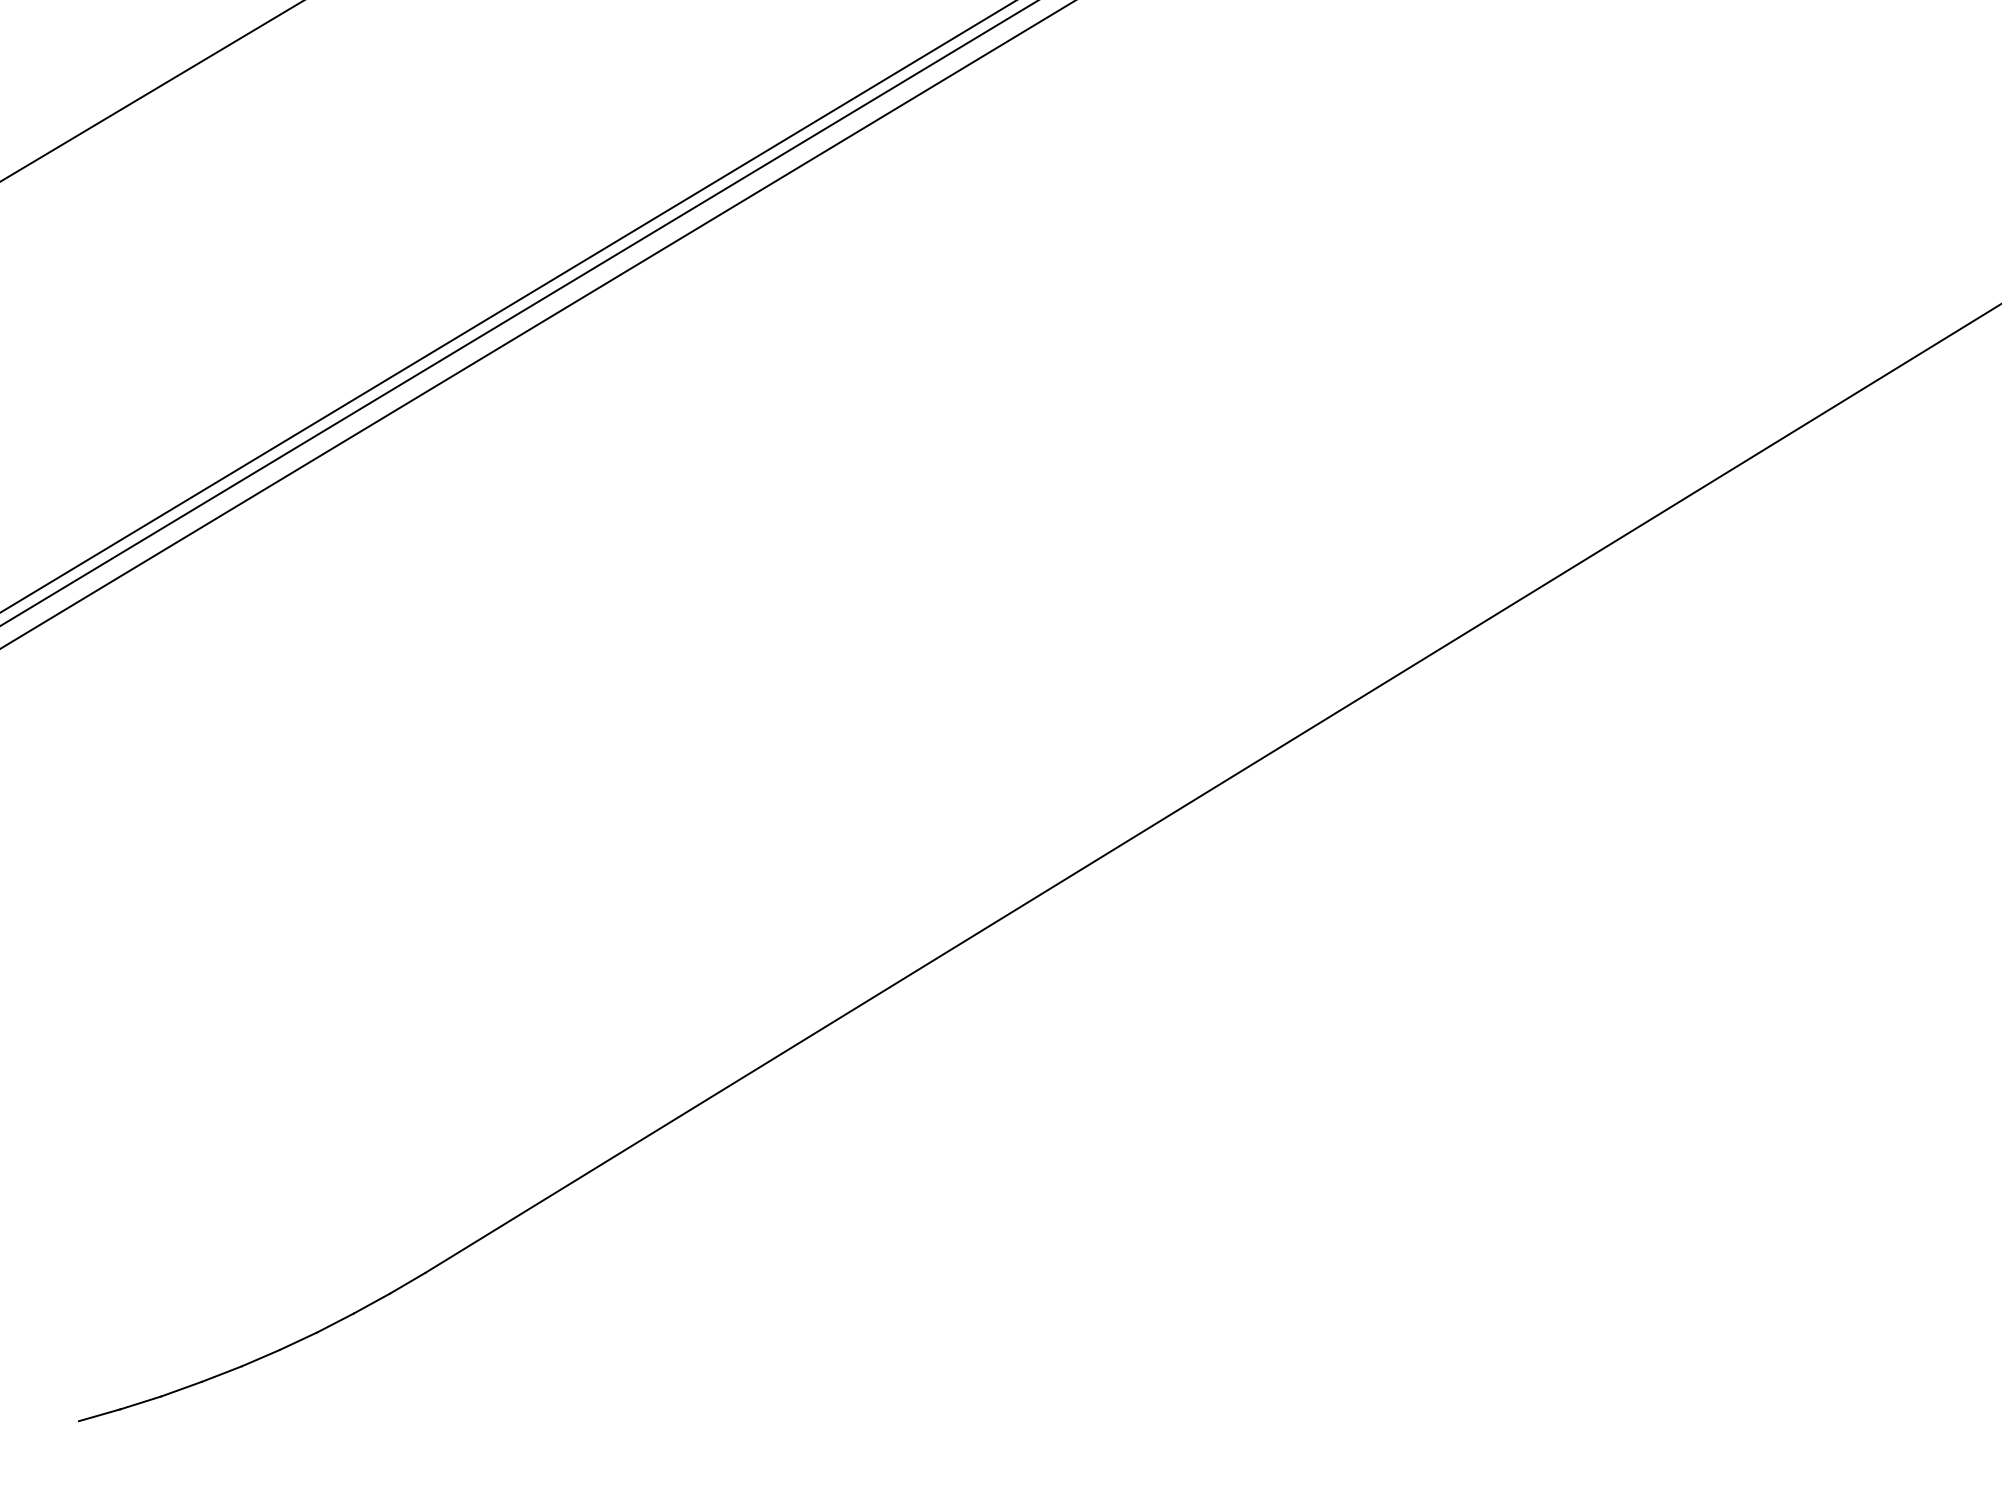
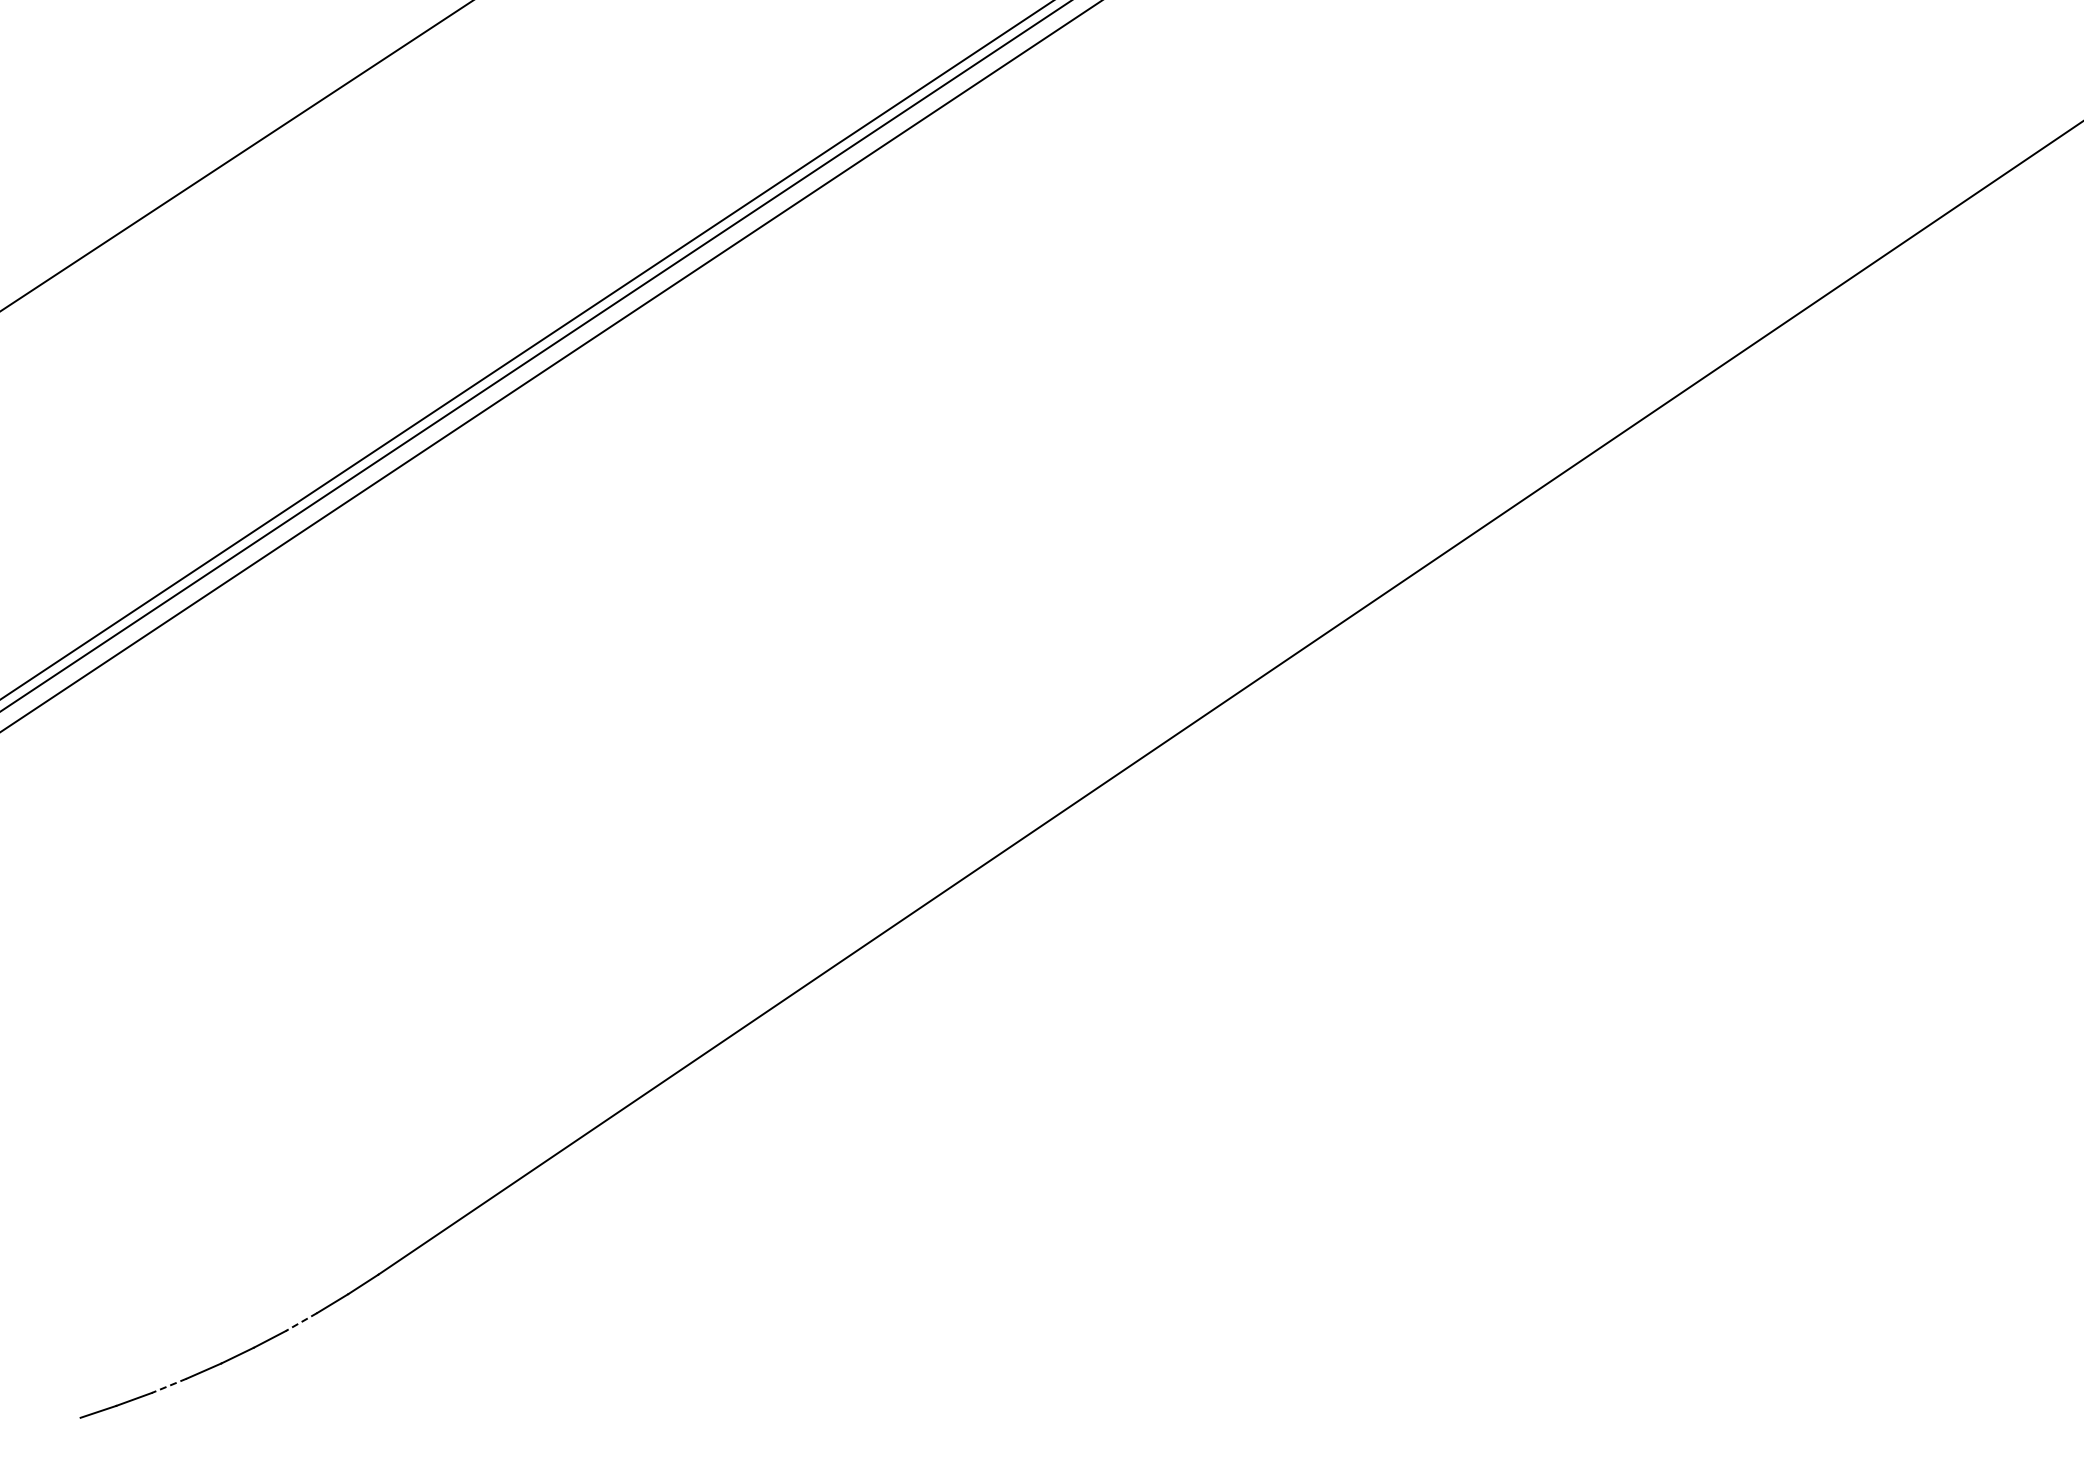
line: (335, 1323) -> (301, 1322), solid -> dashed
line: (181, 1388) -> (169, 1385), solid -> dashed

